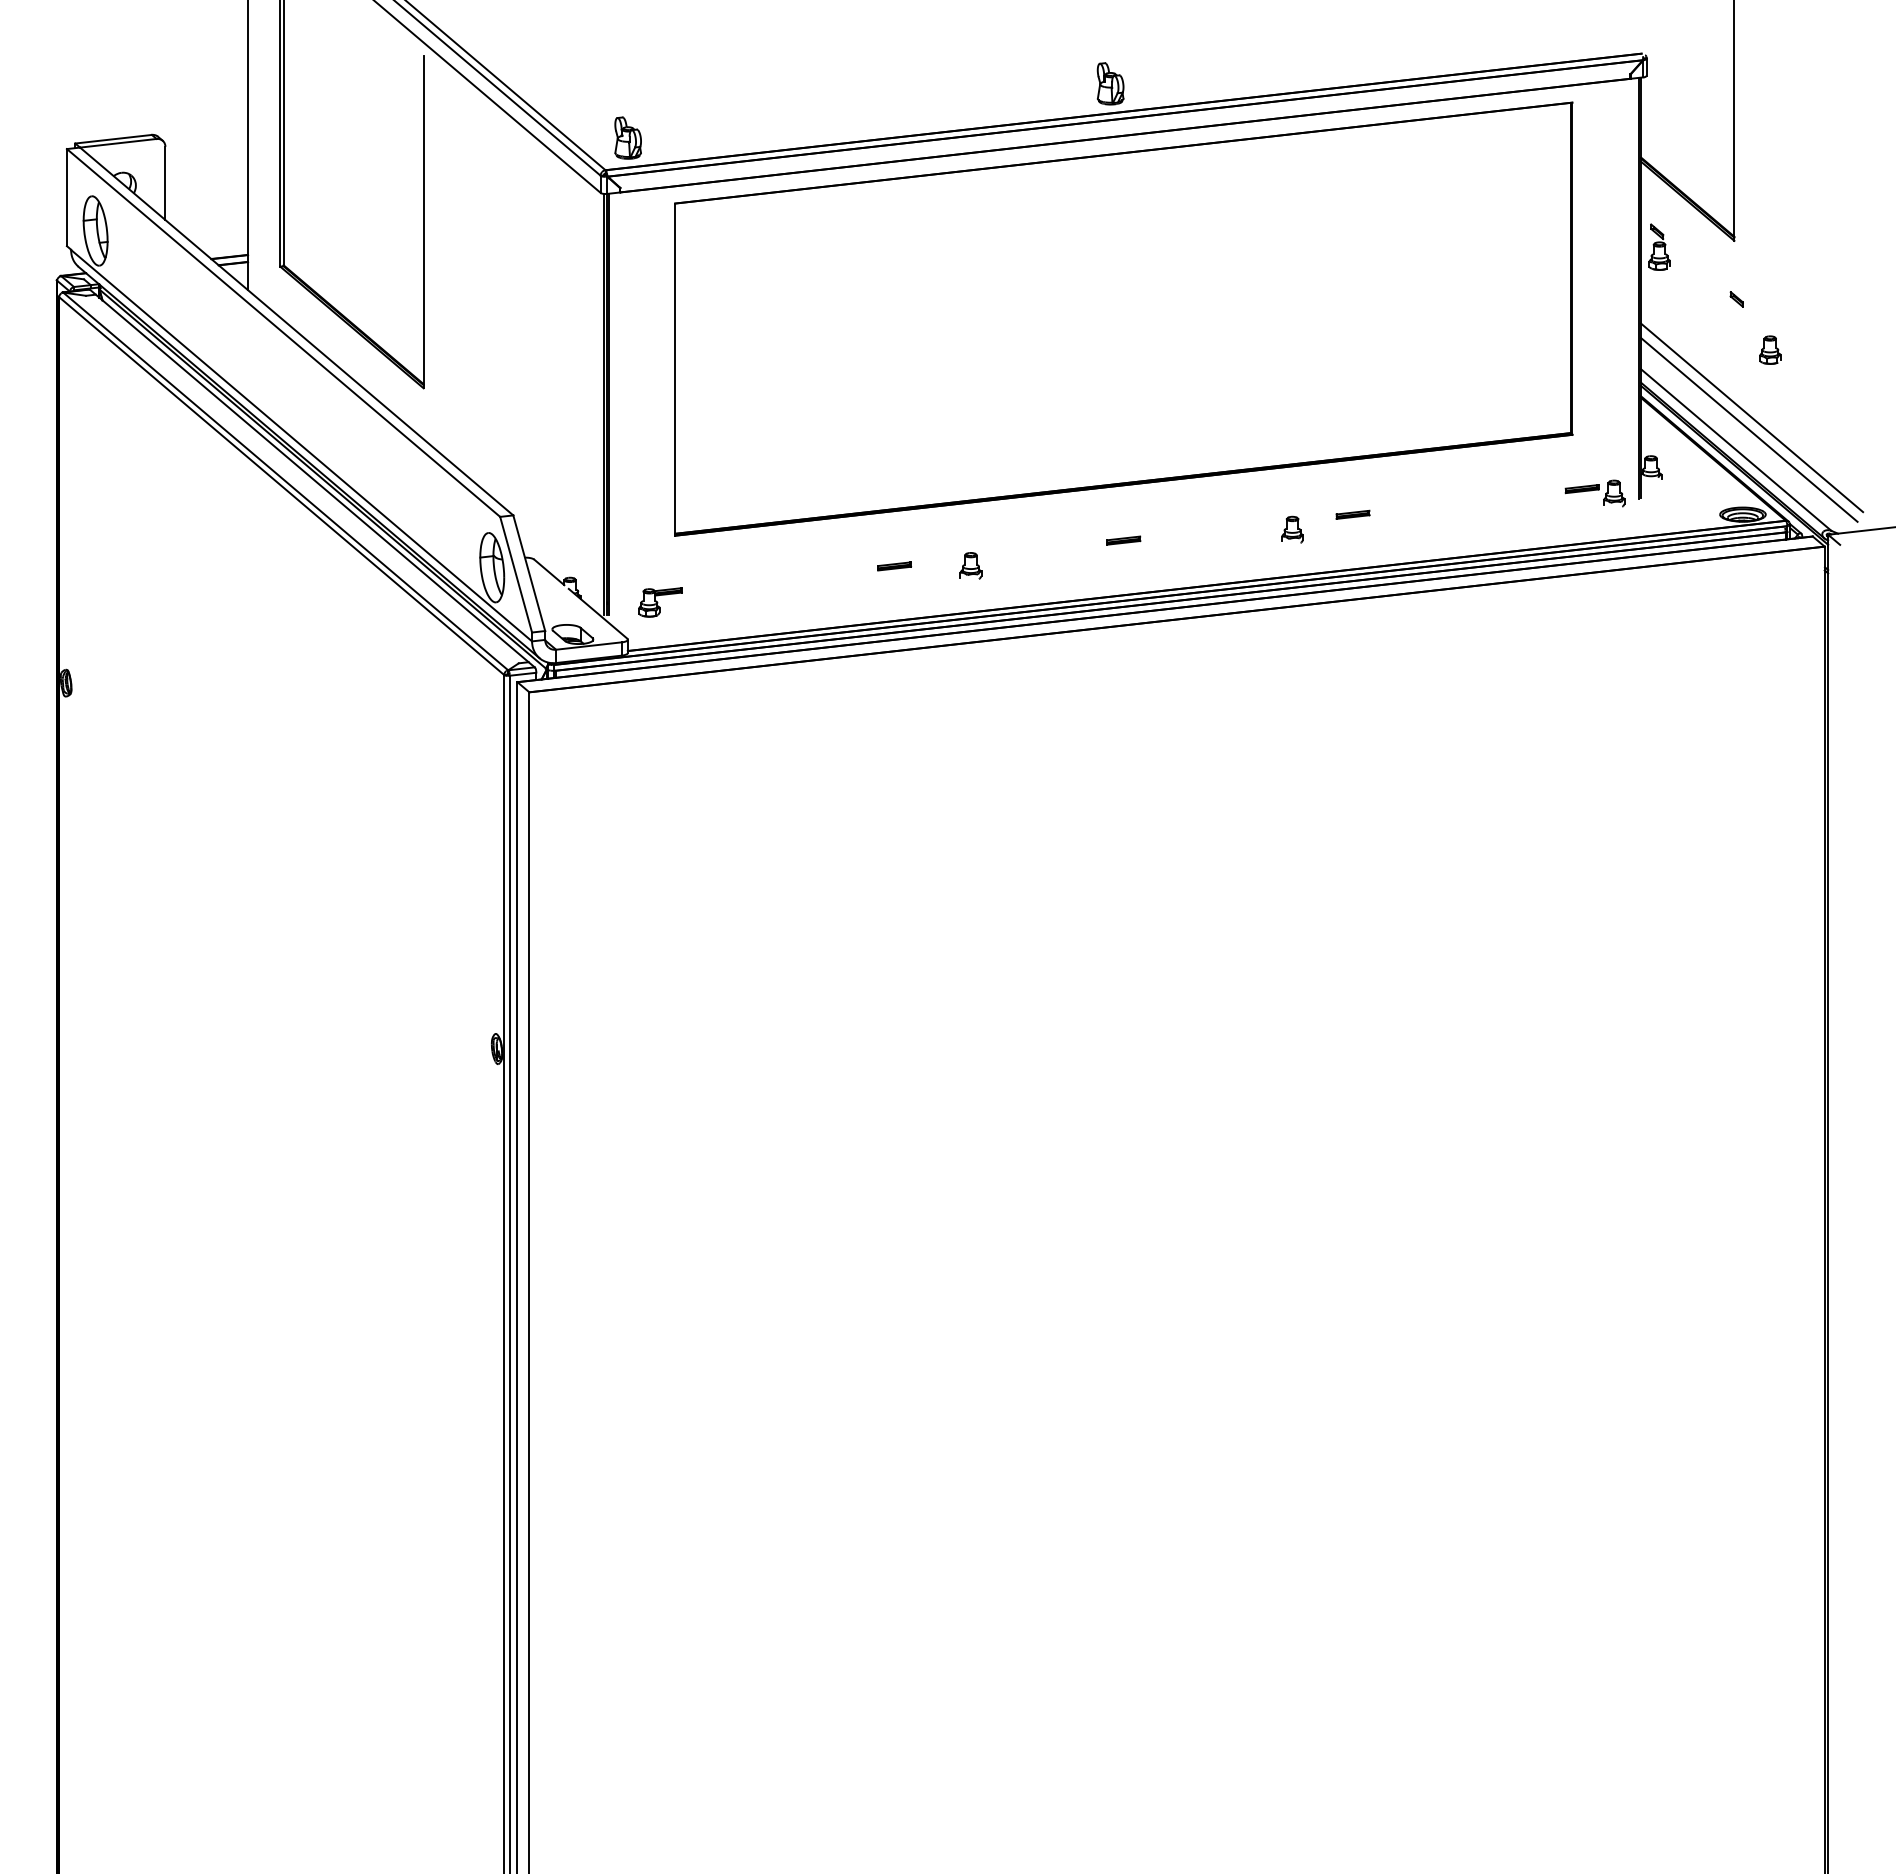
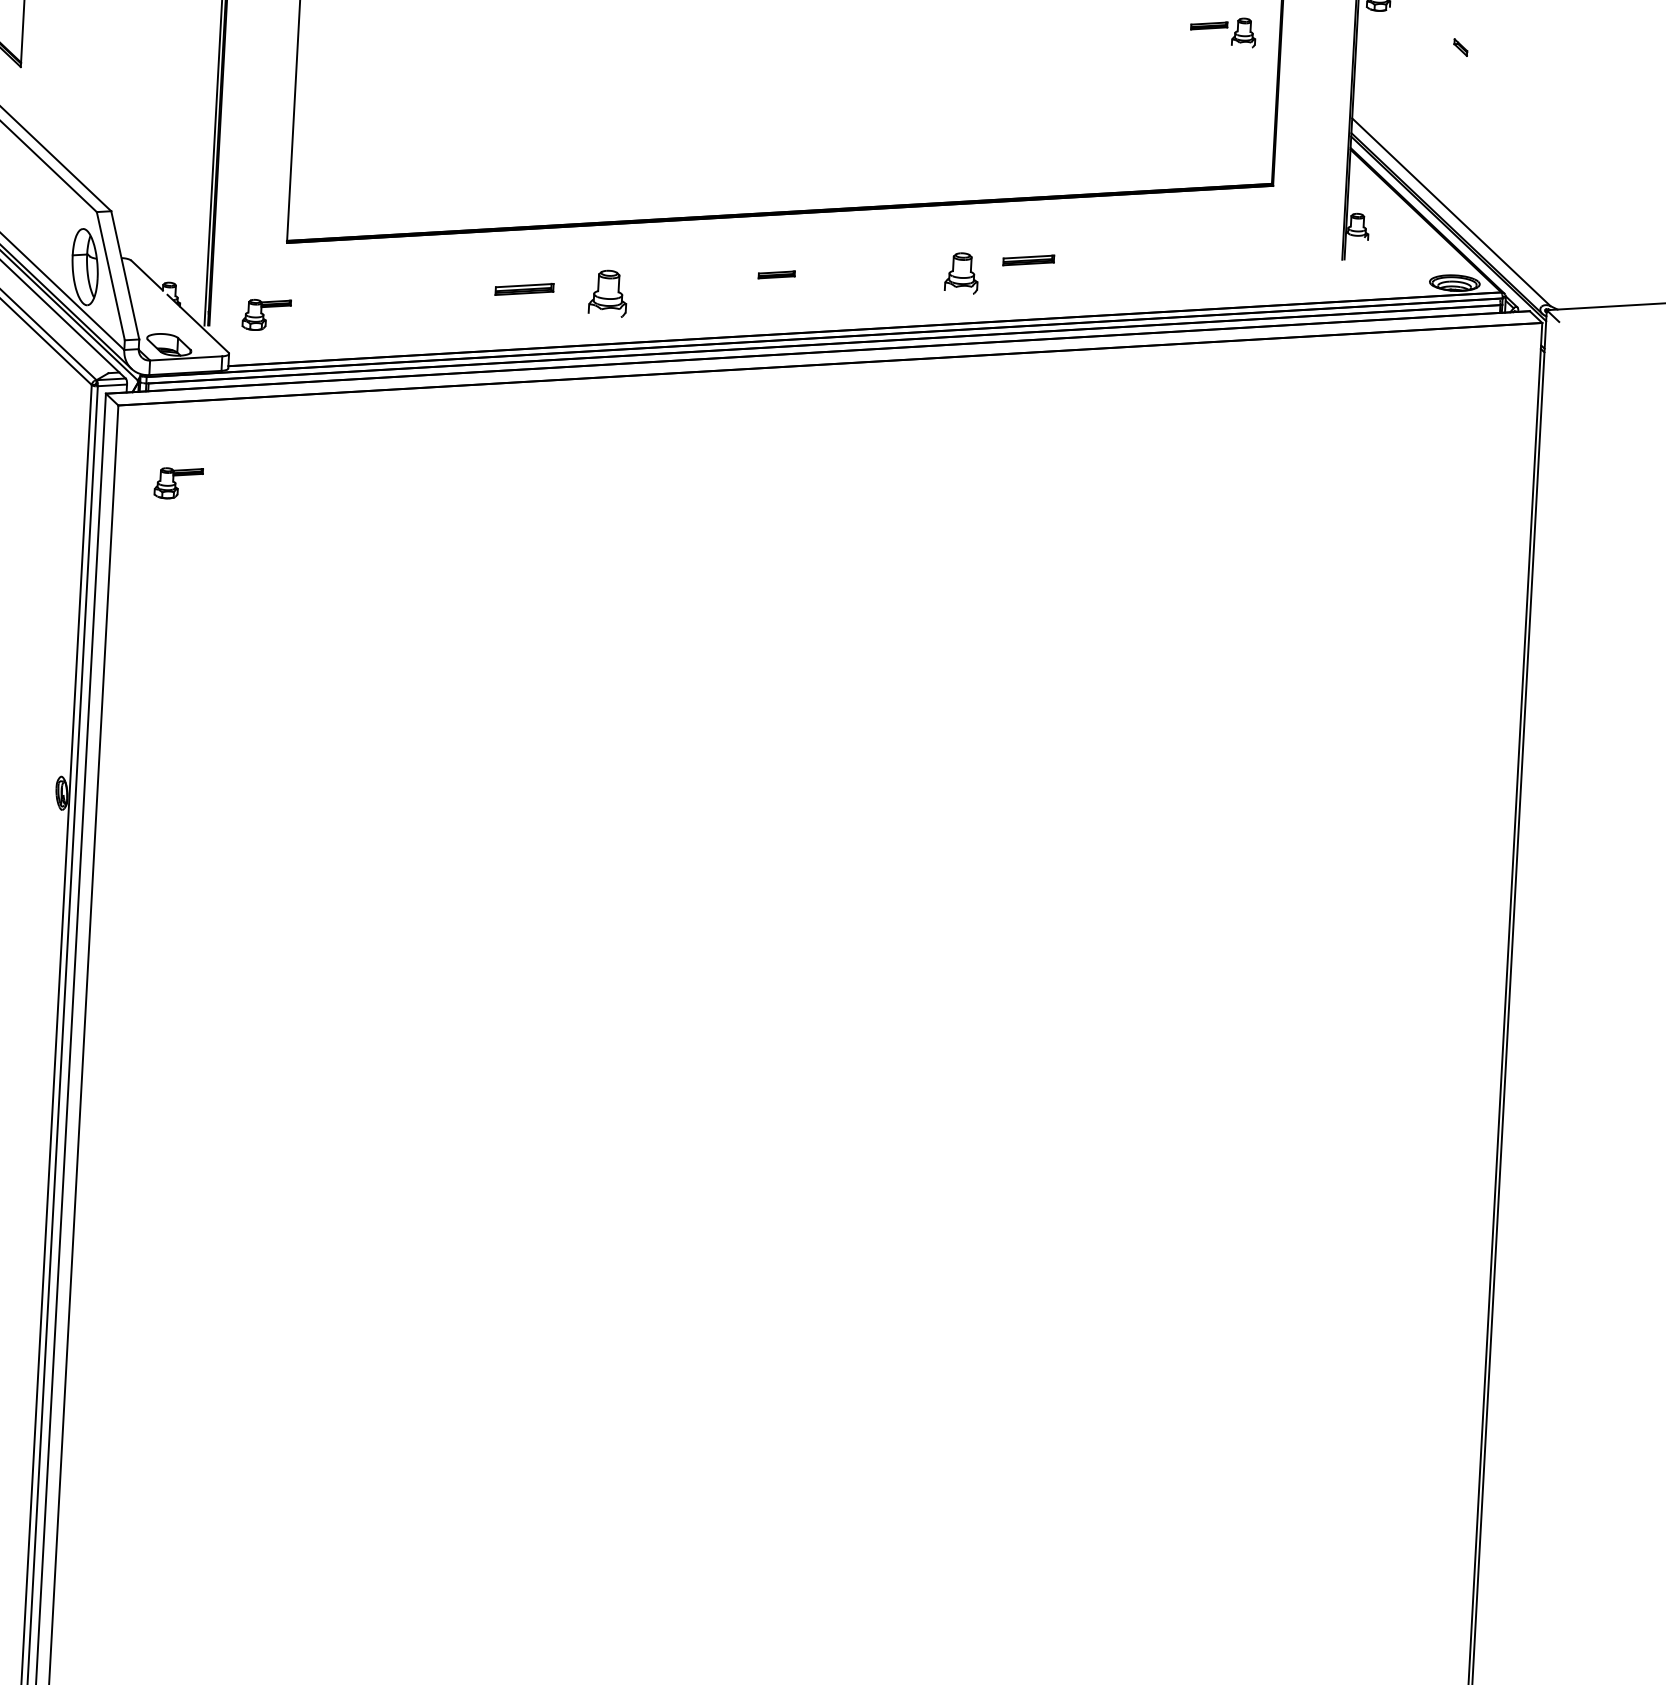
part: (1770, 349) -> (1494, 104), removed
line: (1752, 417) -> (1471, 177), removed
line: (1749, 429) -> (1467, 190), removed
part: (1594, 493) -> (1222, 31), moved
part: (1352, 514) -> (1028, 259), size x1.4
part: (1292, 529) -> (961, 272), size x1.4
part: (970, 565) -> (607, 293), size x1.6
part: (894, 566) -> (524, 289), size x1.6
part: (588, 760) -> (178, 483), added

